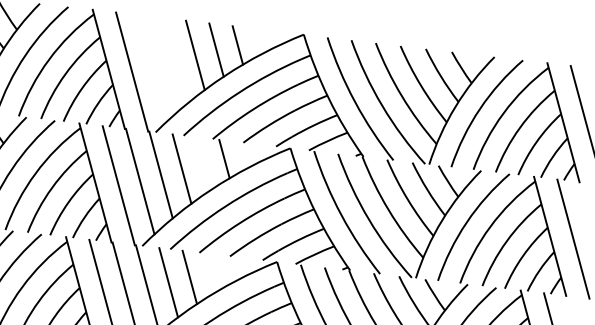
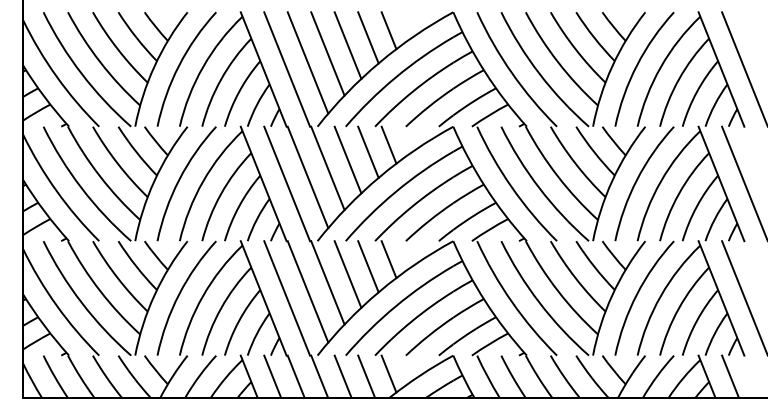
line: (174, 60) -> (327, 53), added
line: (153, 67) -> (307, 62), added
line: (203, 162) -> (368, 151), added
line: (210, 272) -> (388, 259), added

